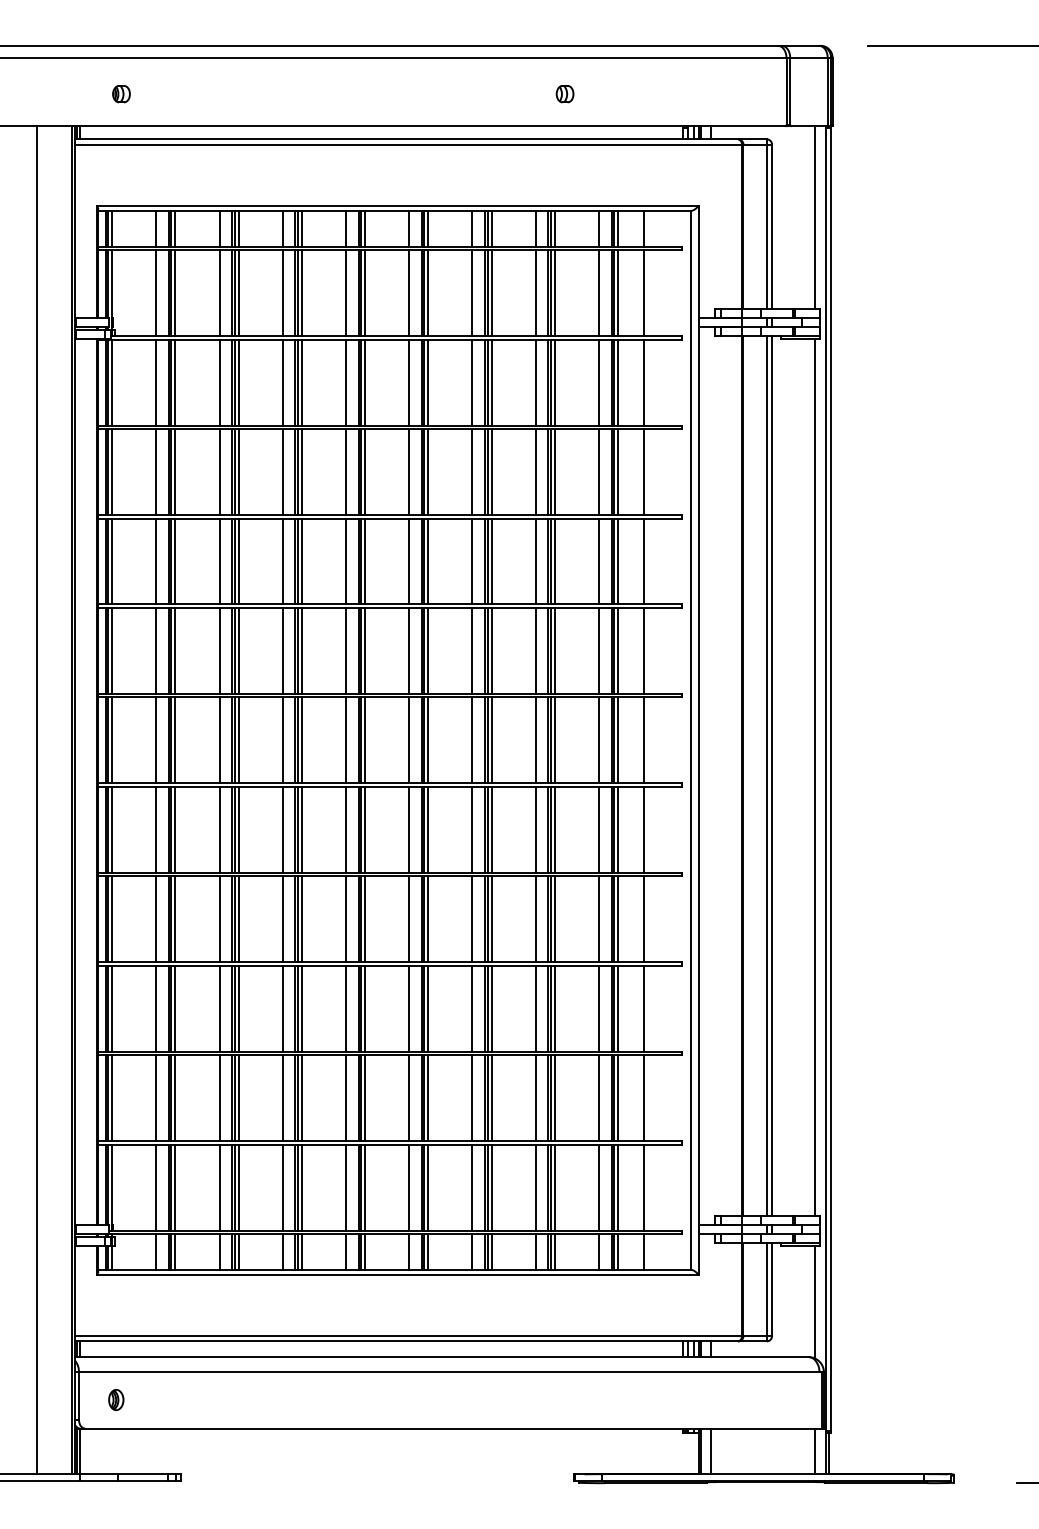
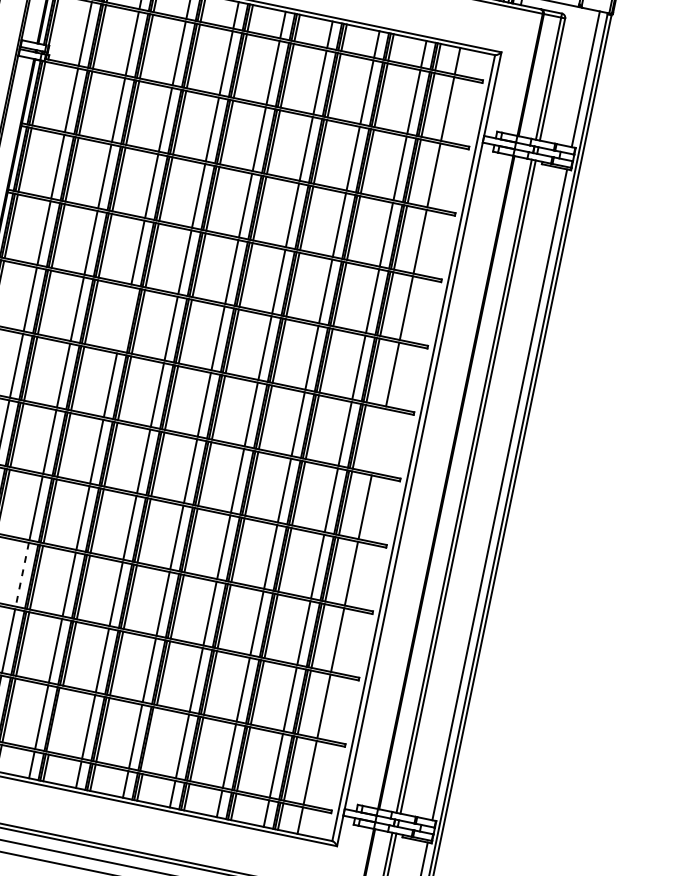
line: (282, 650) -> (124, 318), removed
line: (644, 740) -> (378, 441), removed
line: (219, 1008) -> (22, 574), solid -> dashed
line: (301, 1187) -> (55, 720), removed
line: (428, 1187) -> (149, 739), removed

